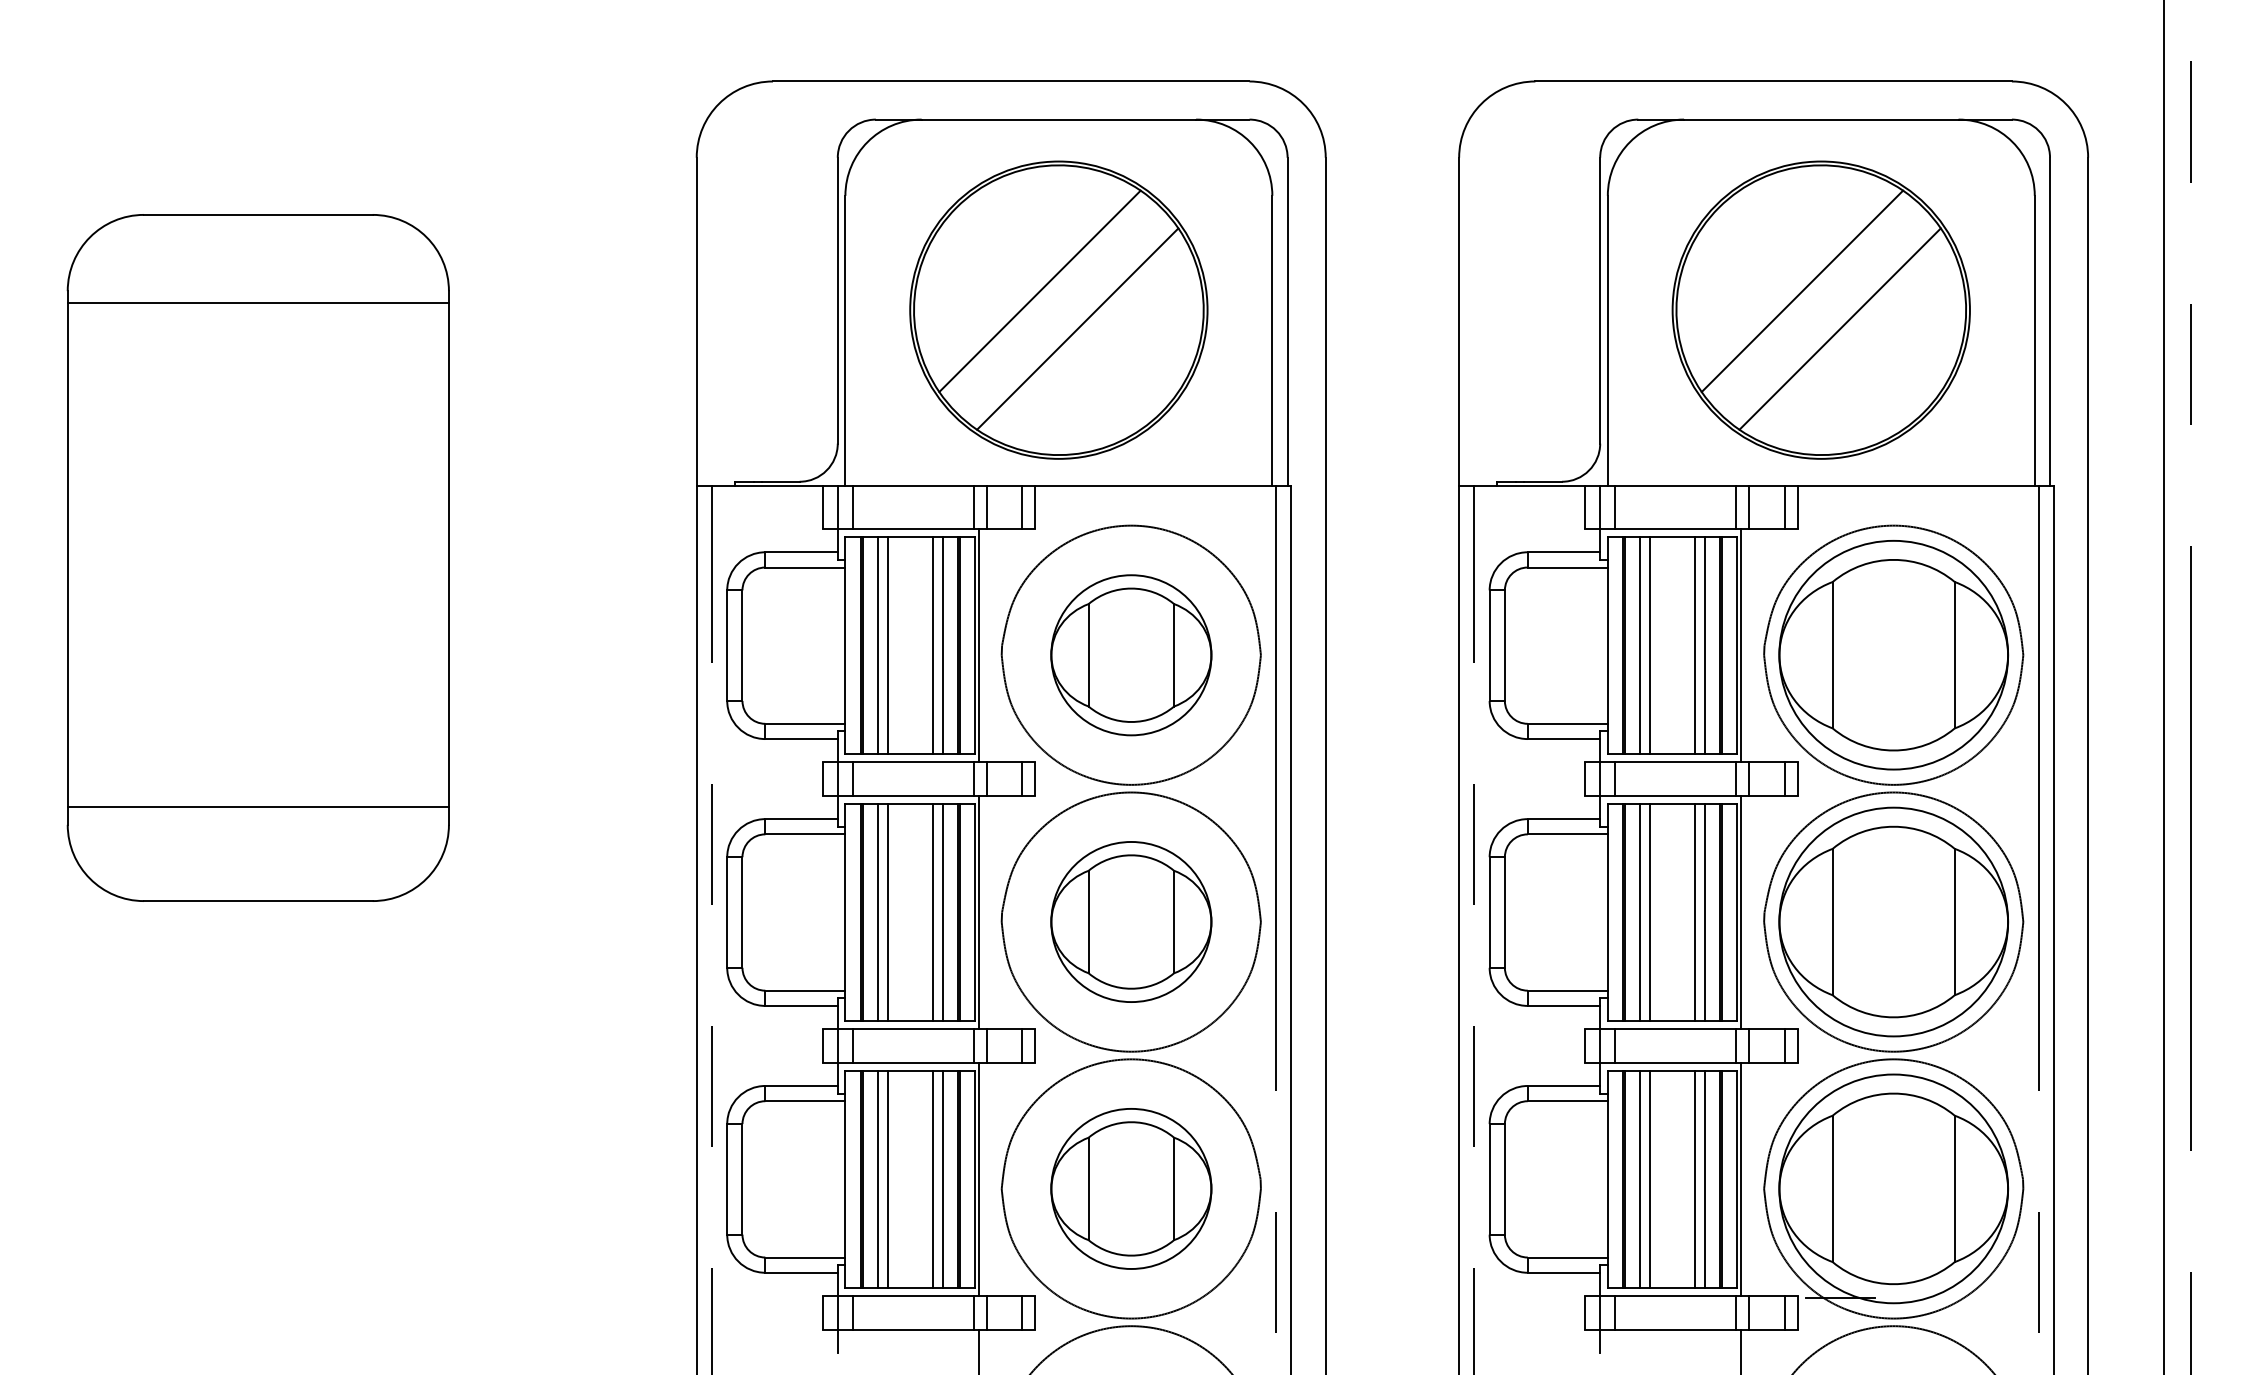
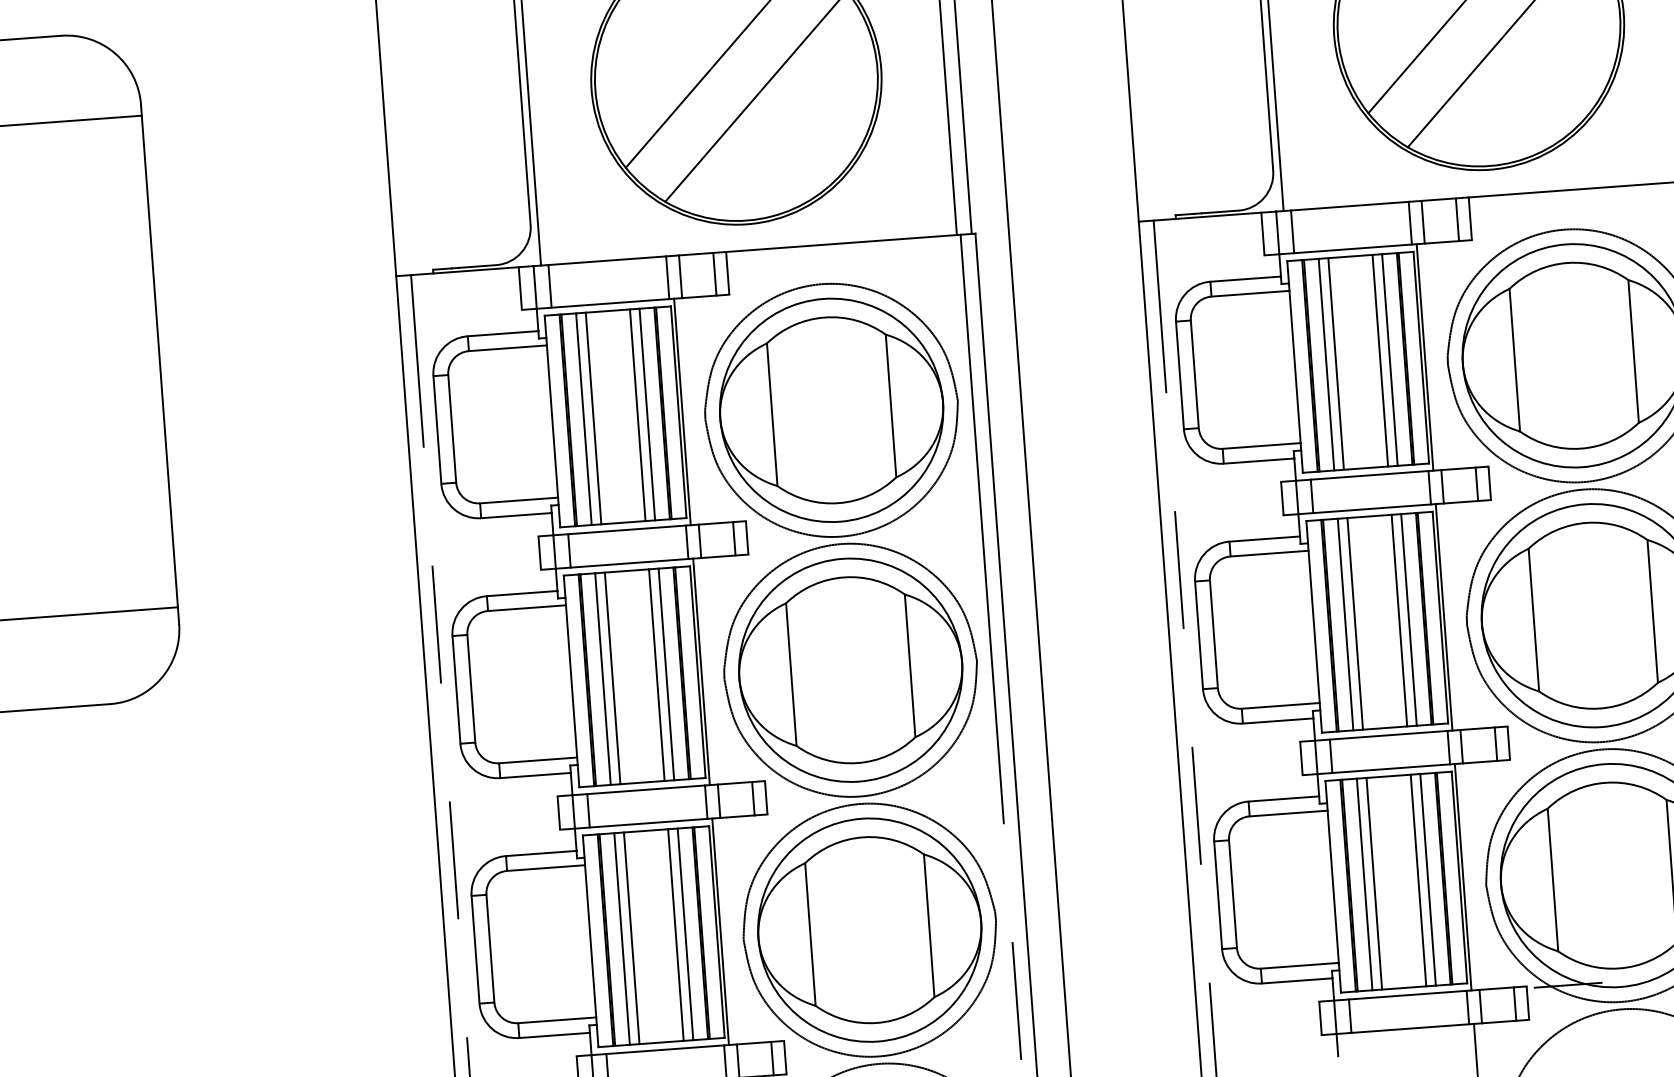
part: (1131, 655) -> (831, 410), size x1.43
part: (1131, 921) -> (850, 669), size x1.43
part: (1131, 1188) -> (869, 929), size x1.43

